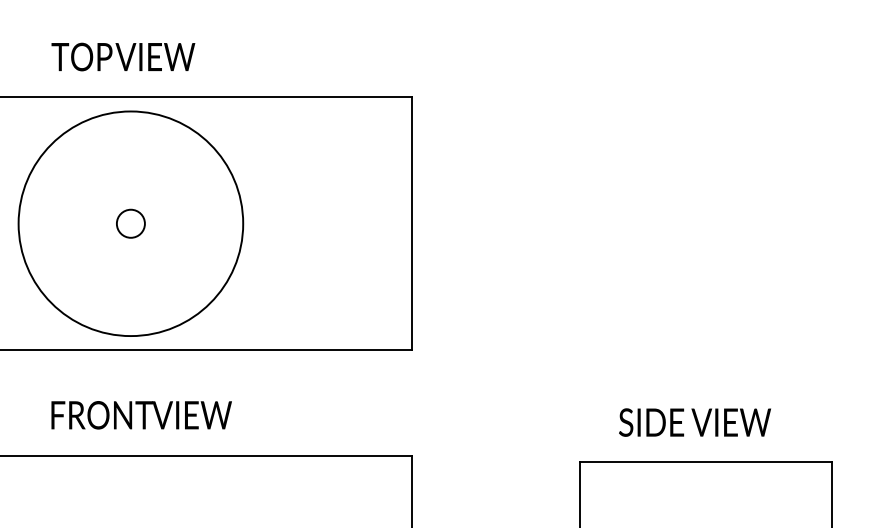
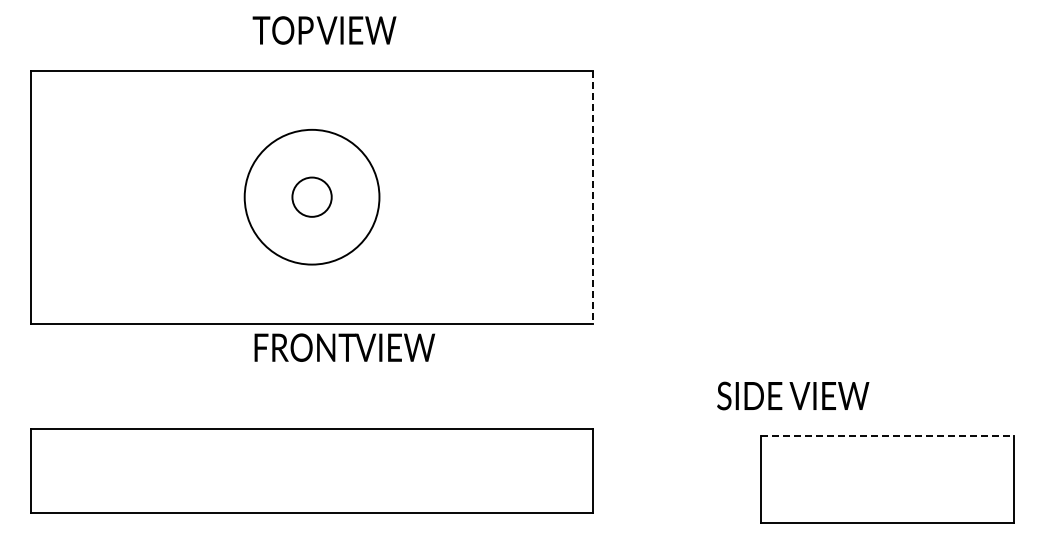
text: (123, 57) -> (324, 30), moved
circle: (130, 223) -> (311, 196), size x0.6
circle: (131, 224) -> (312, 197), size x1.4
line: (411, 224) -> (592, 197), solid -> dashed
text: (141, 415) -> (344, 347), moved
text: (695, 422) -> (793, 395), moved
line: (706, 462) -> (887, 435), solid -> dashed

